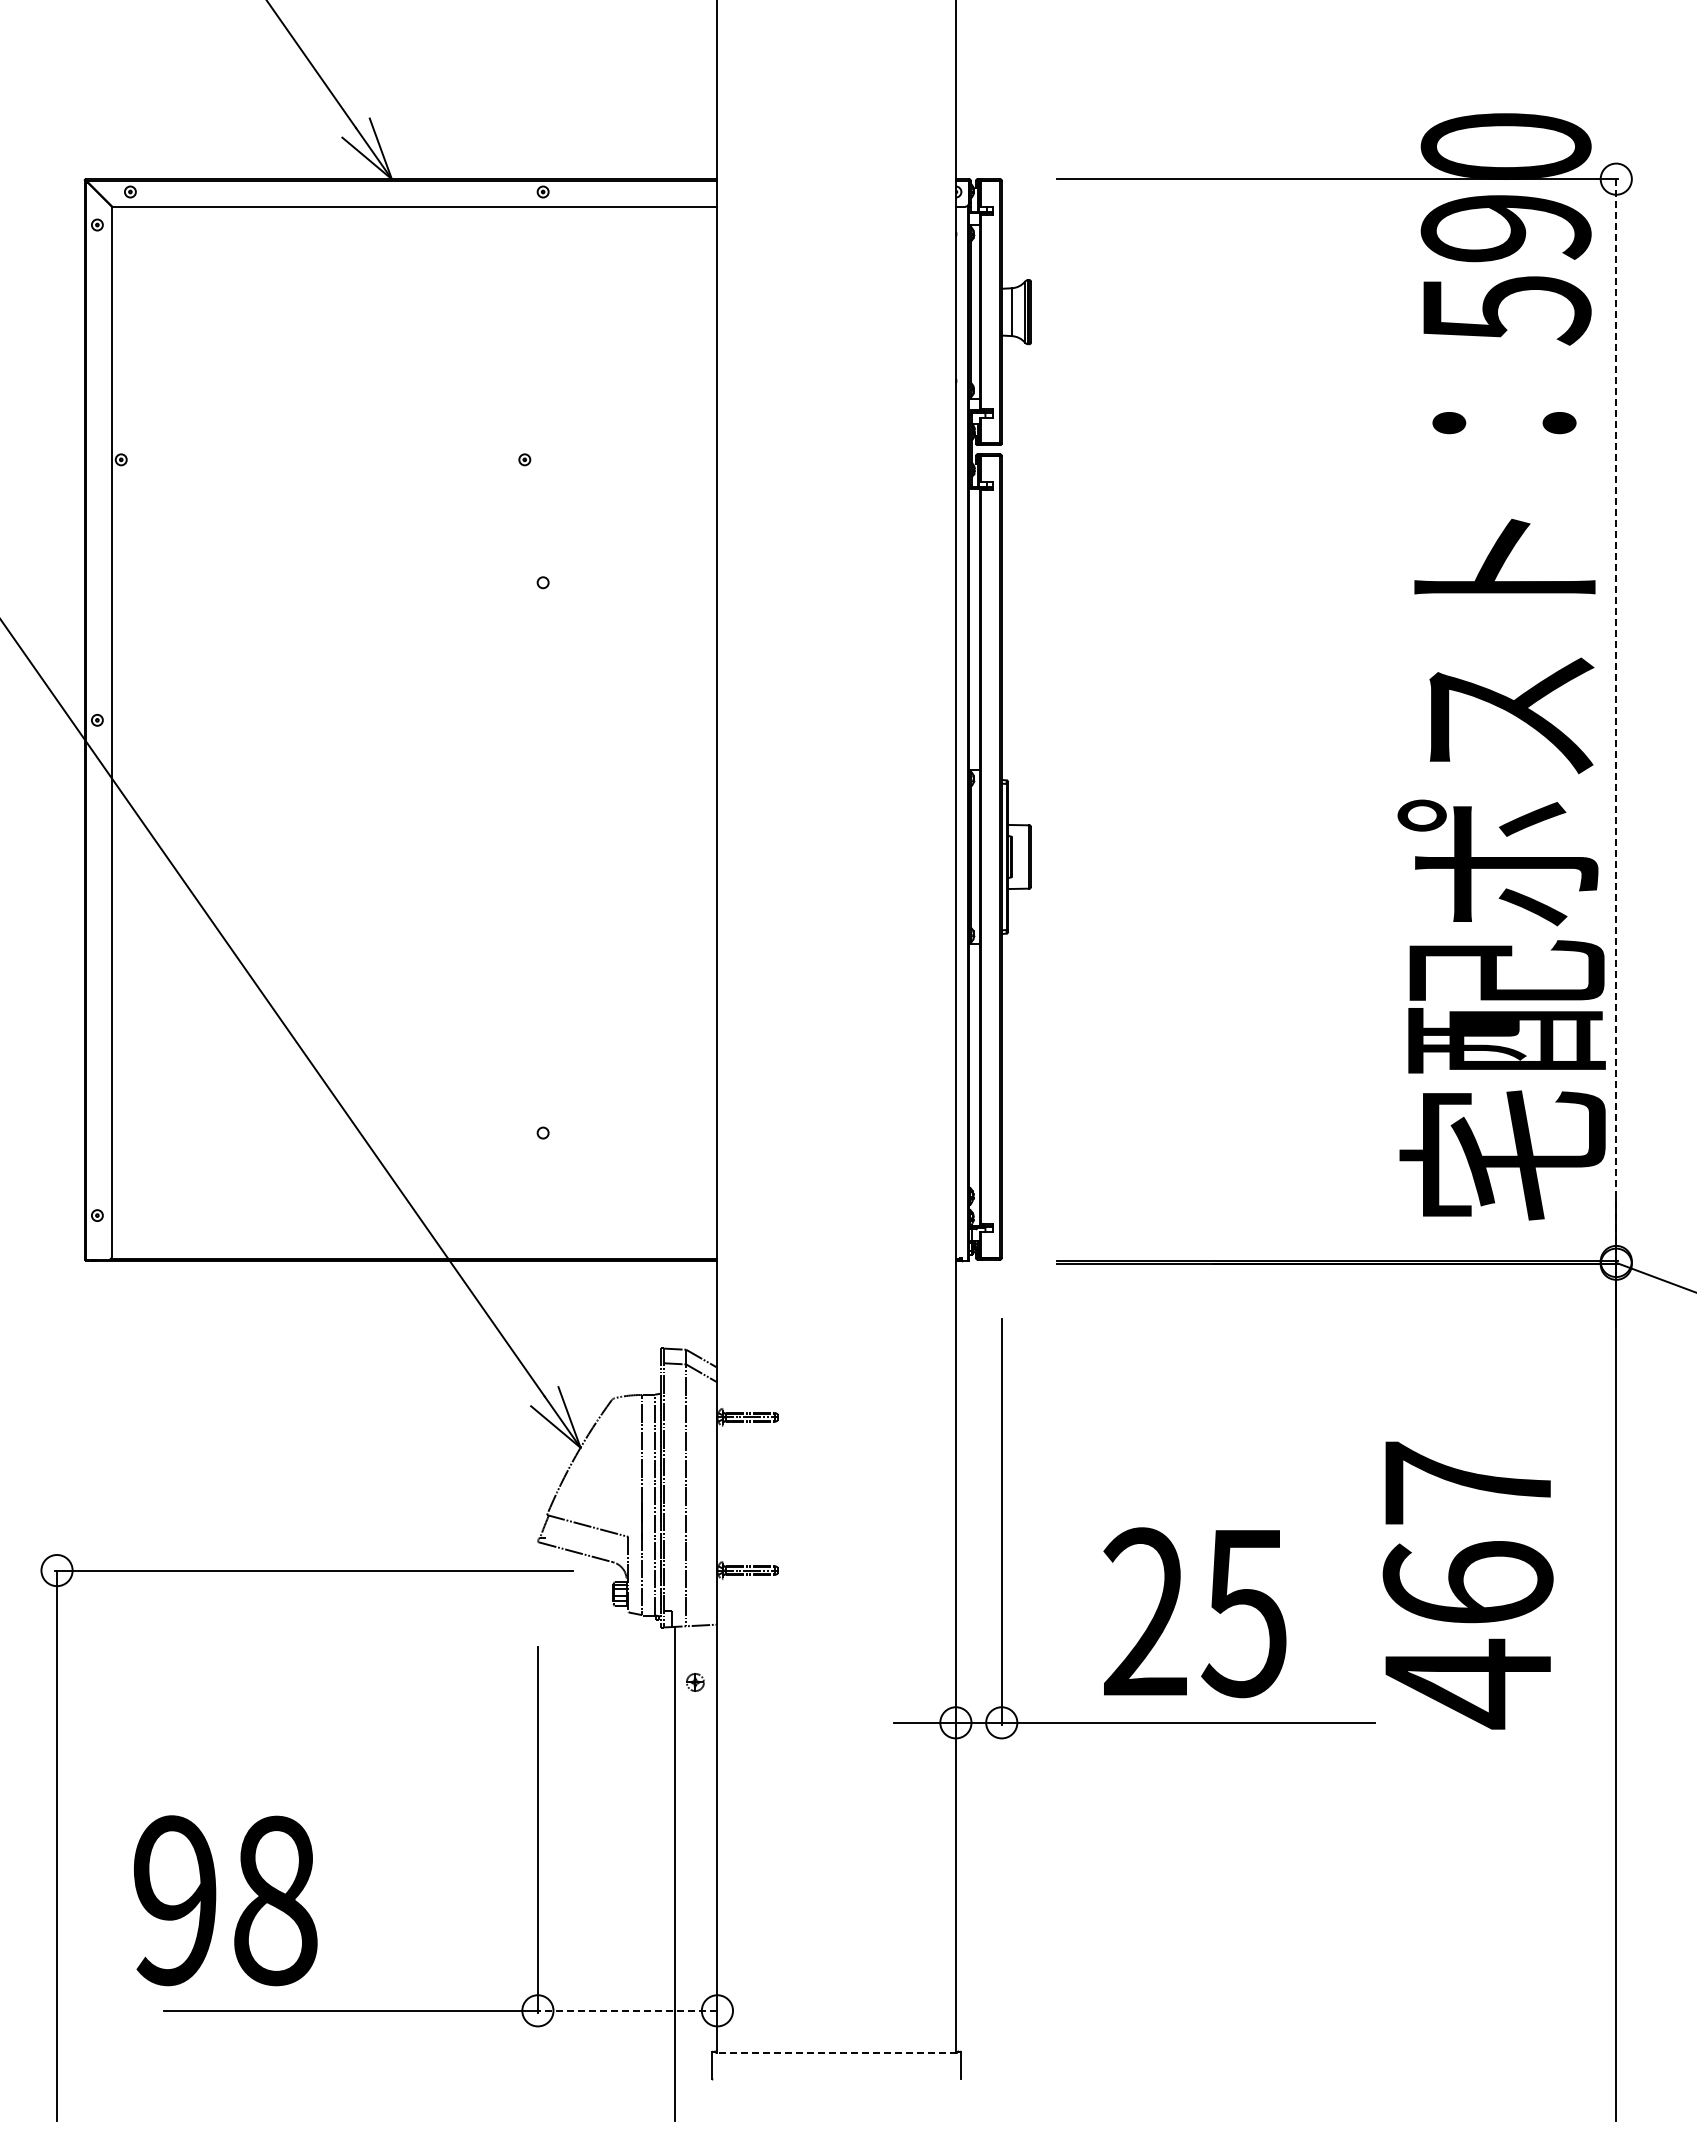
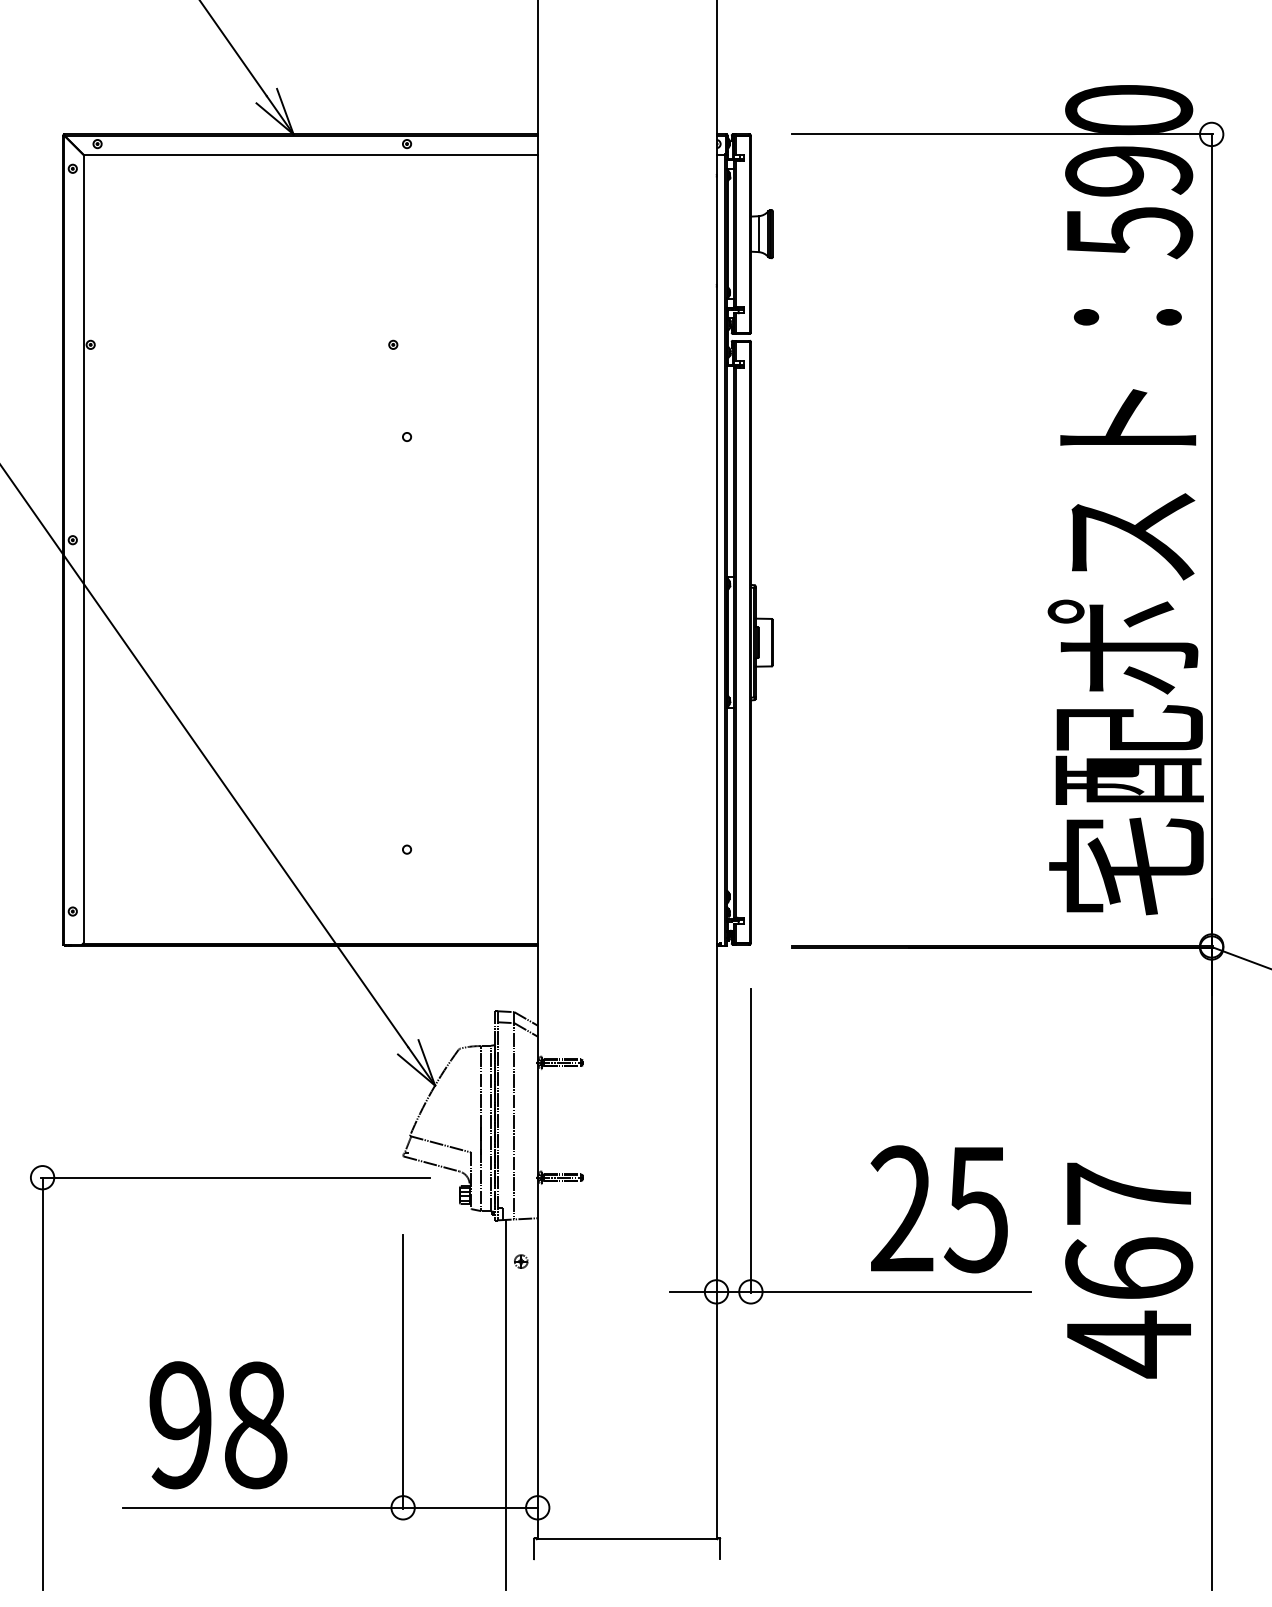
line: (1616, 720) -> (1211, 540), dashed -> solid
text: (1467, 1585) -> (1128, 1270), moved
text: (1194, 1612) -> (938, 1209), moved
text: (225, 1900) -> (218, 1425), moved
line: (627, 2010) -> (470, 1507), dashed -> solid
line: (836, 2052) -> (627, 1539), dashed -> solid

